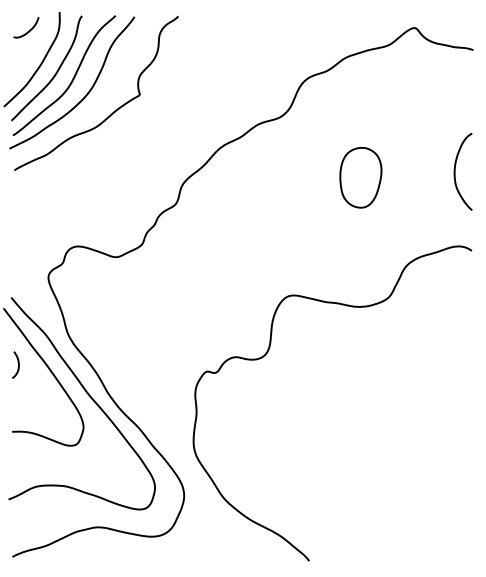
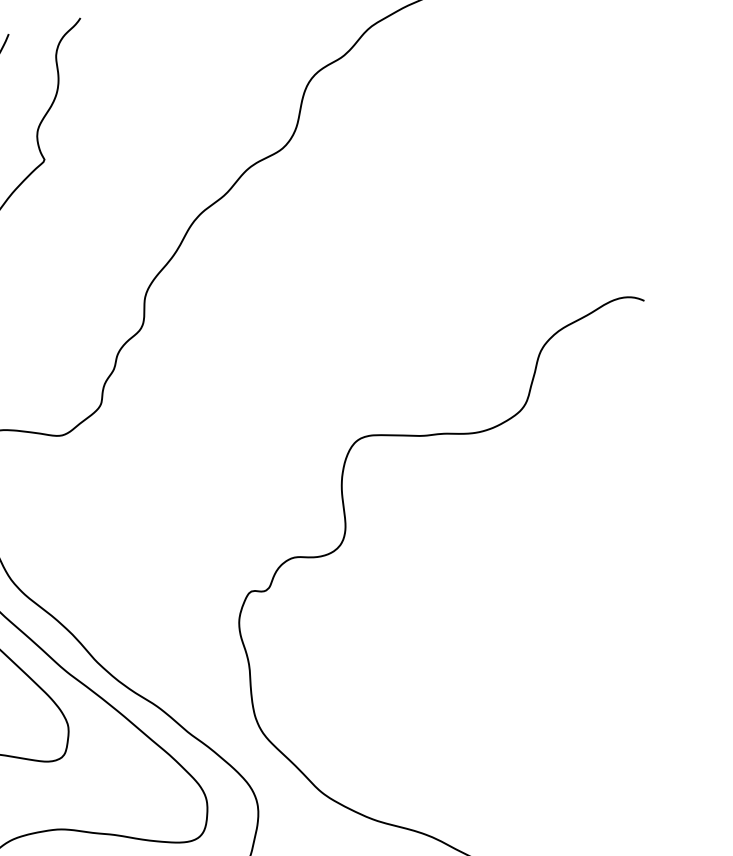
curve: (455, 171) -> (589, 176), removed
part: (360, 177) -> (435, 219), removed

